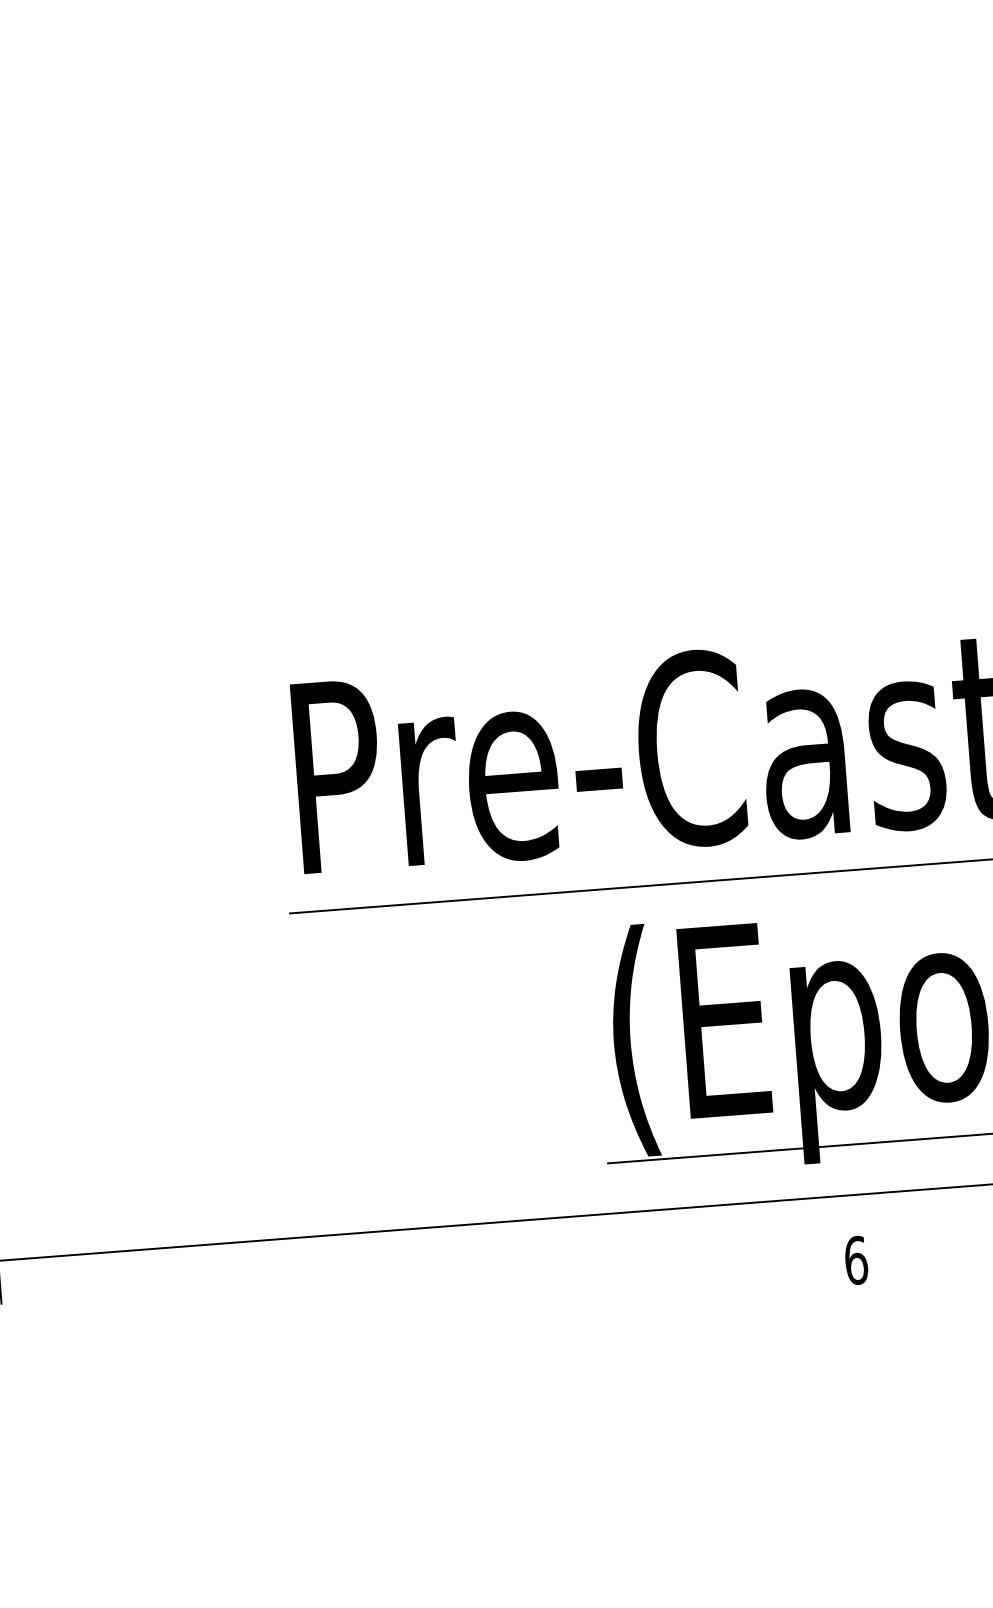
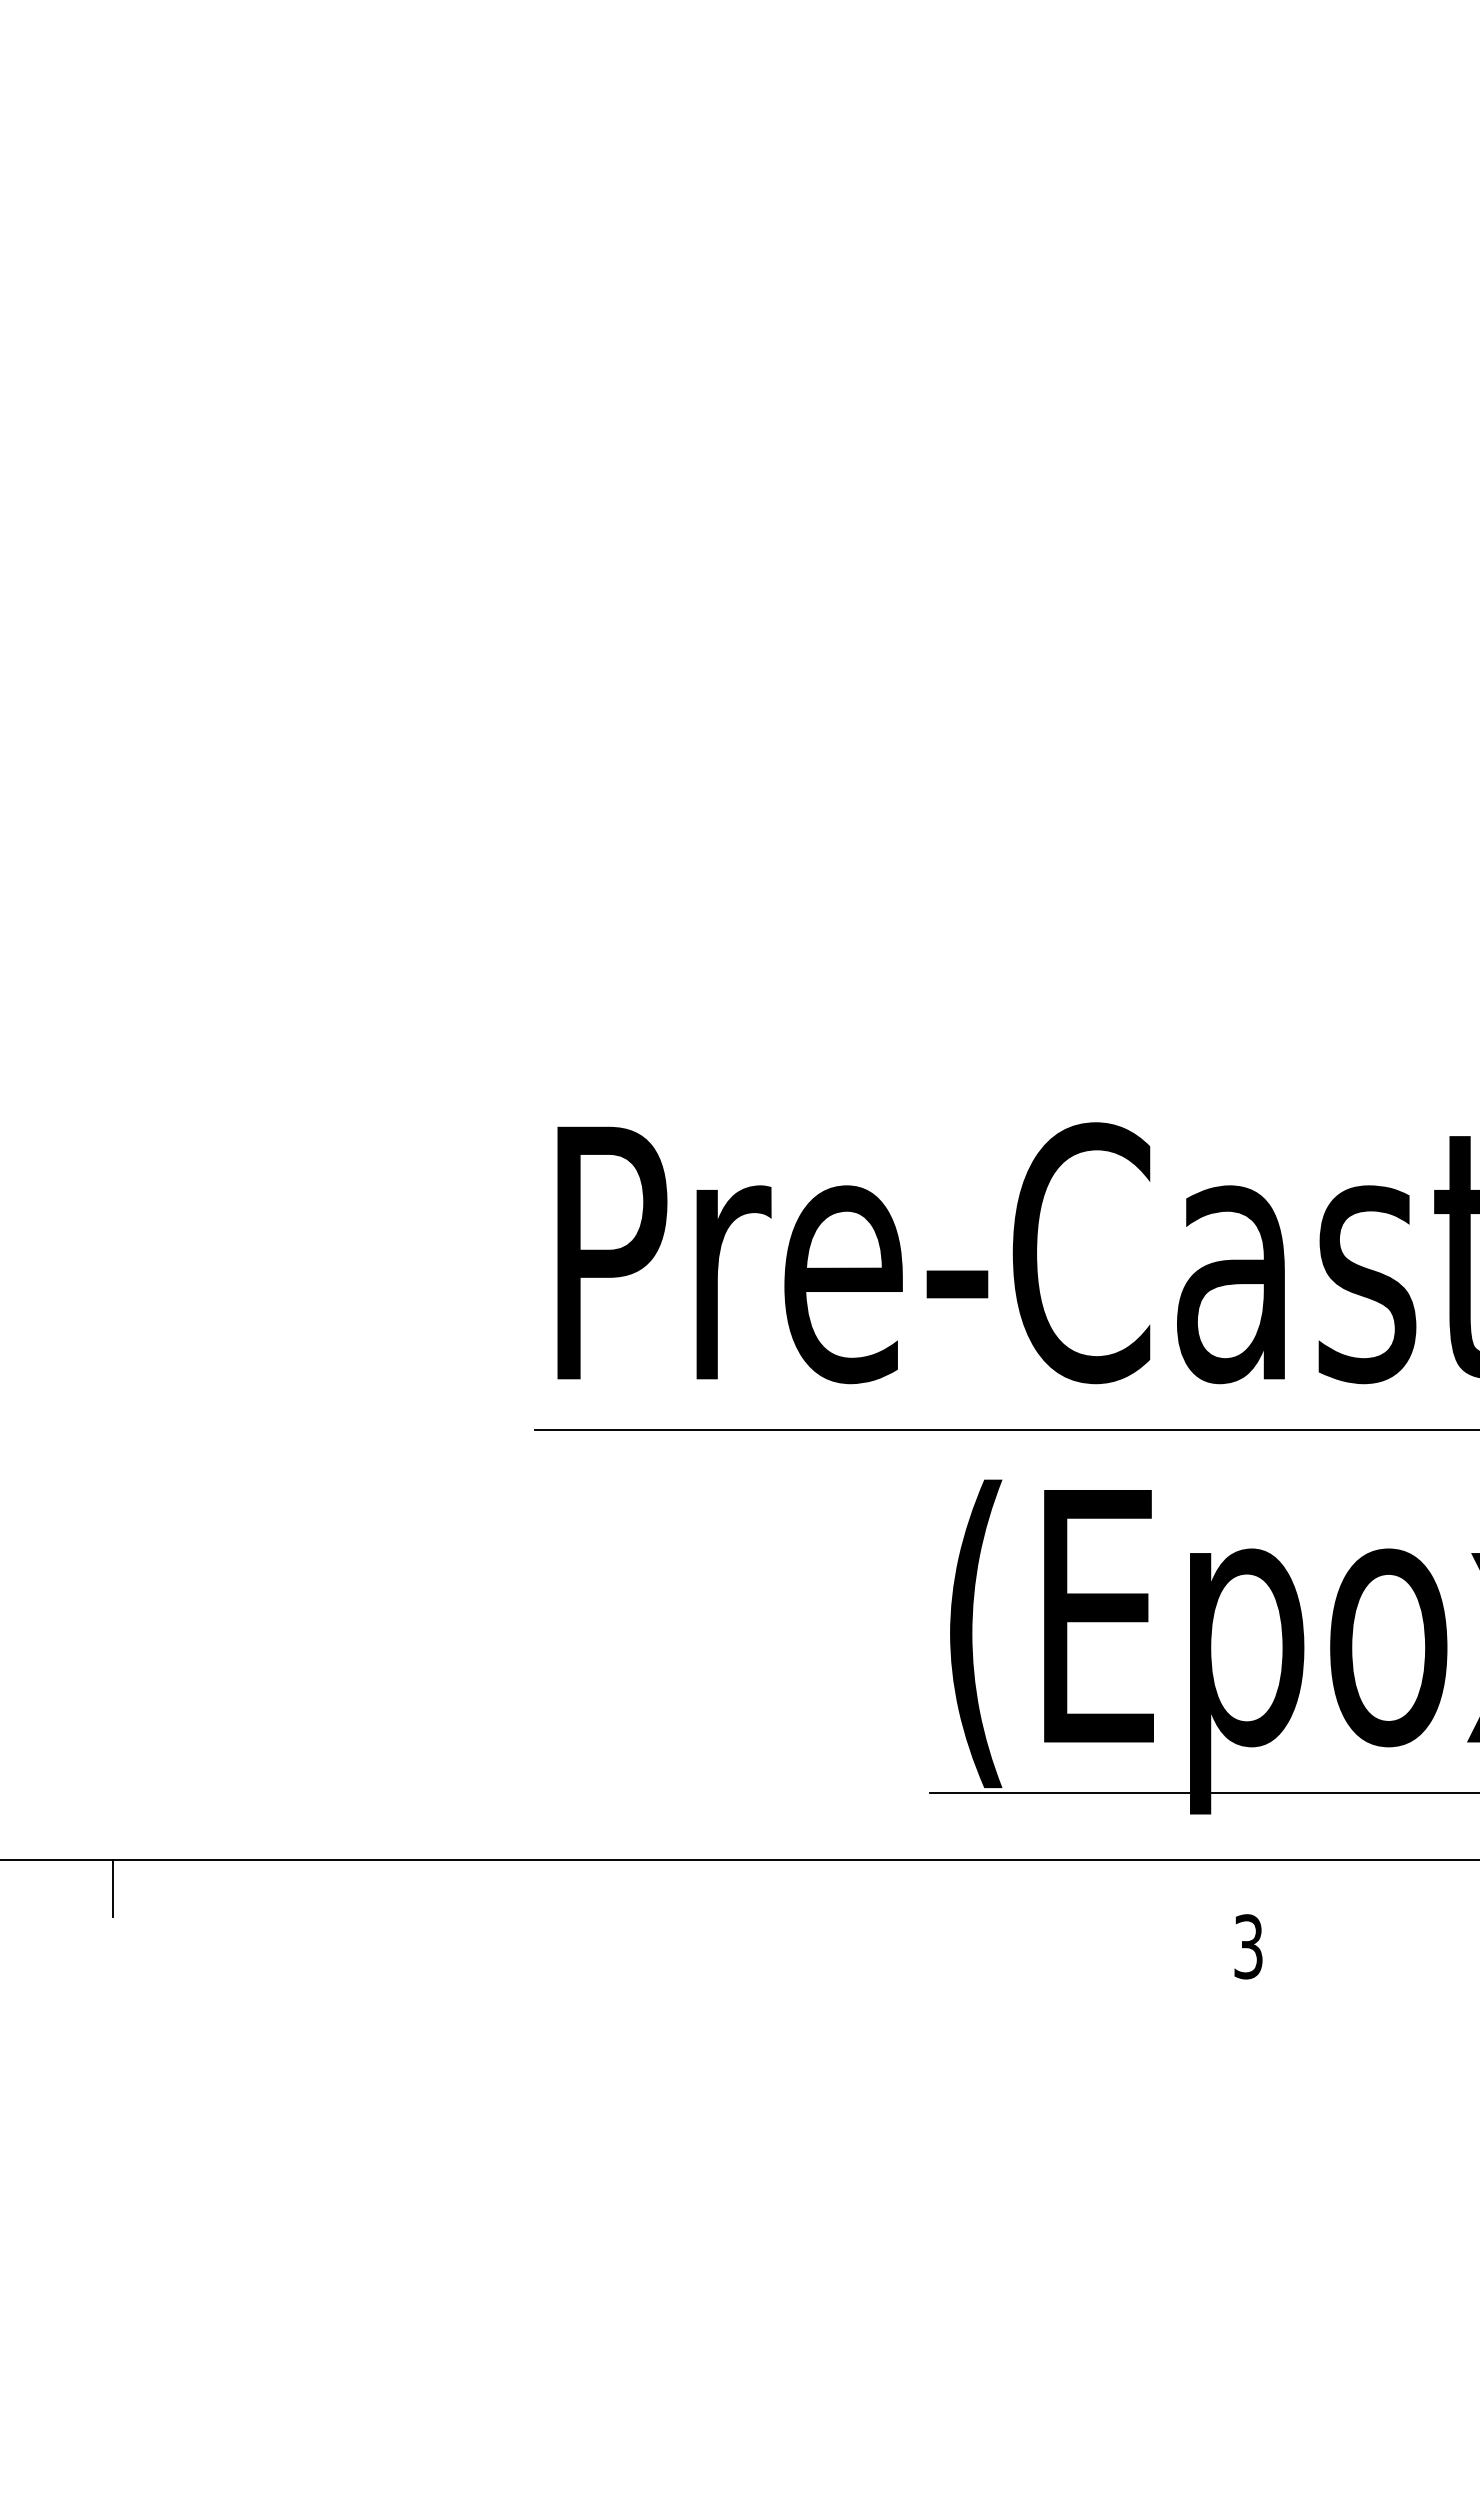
text: (856, 1260) -> (1248, 1946), 6 -> 3

